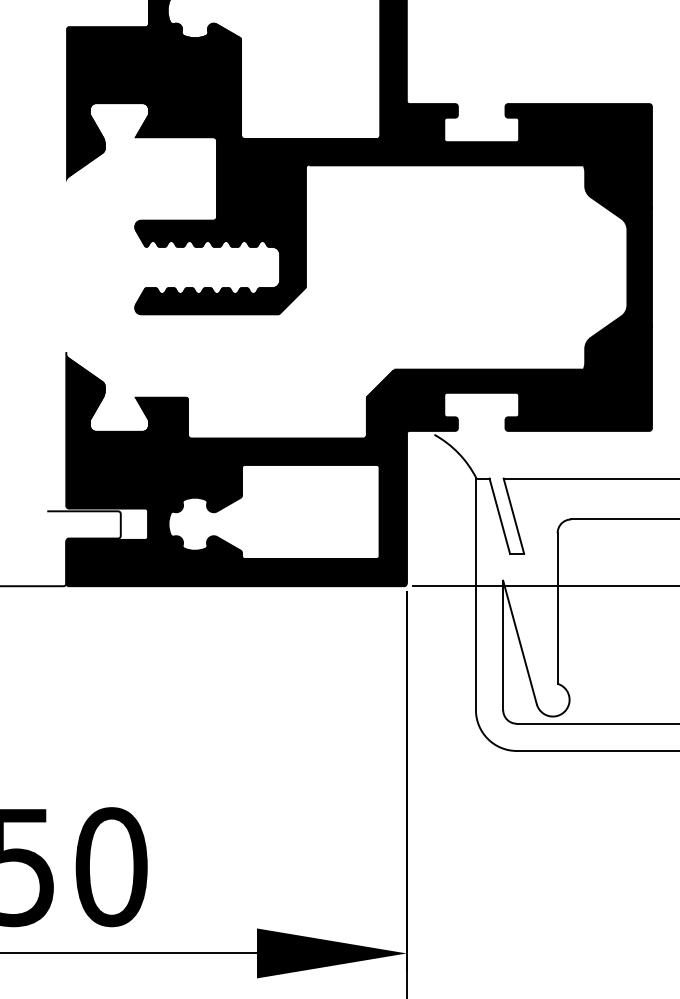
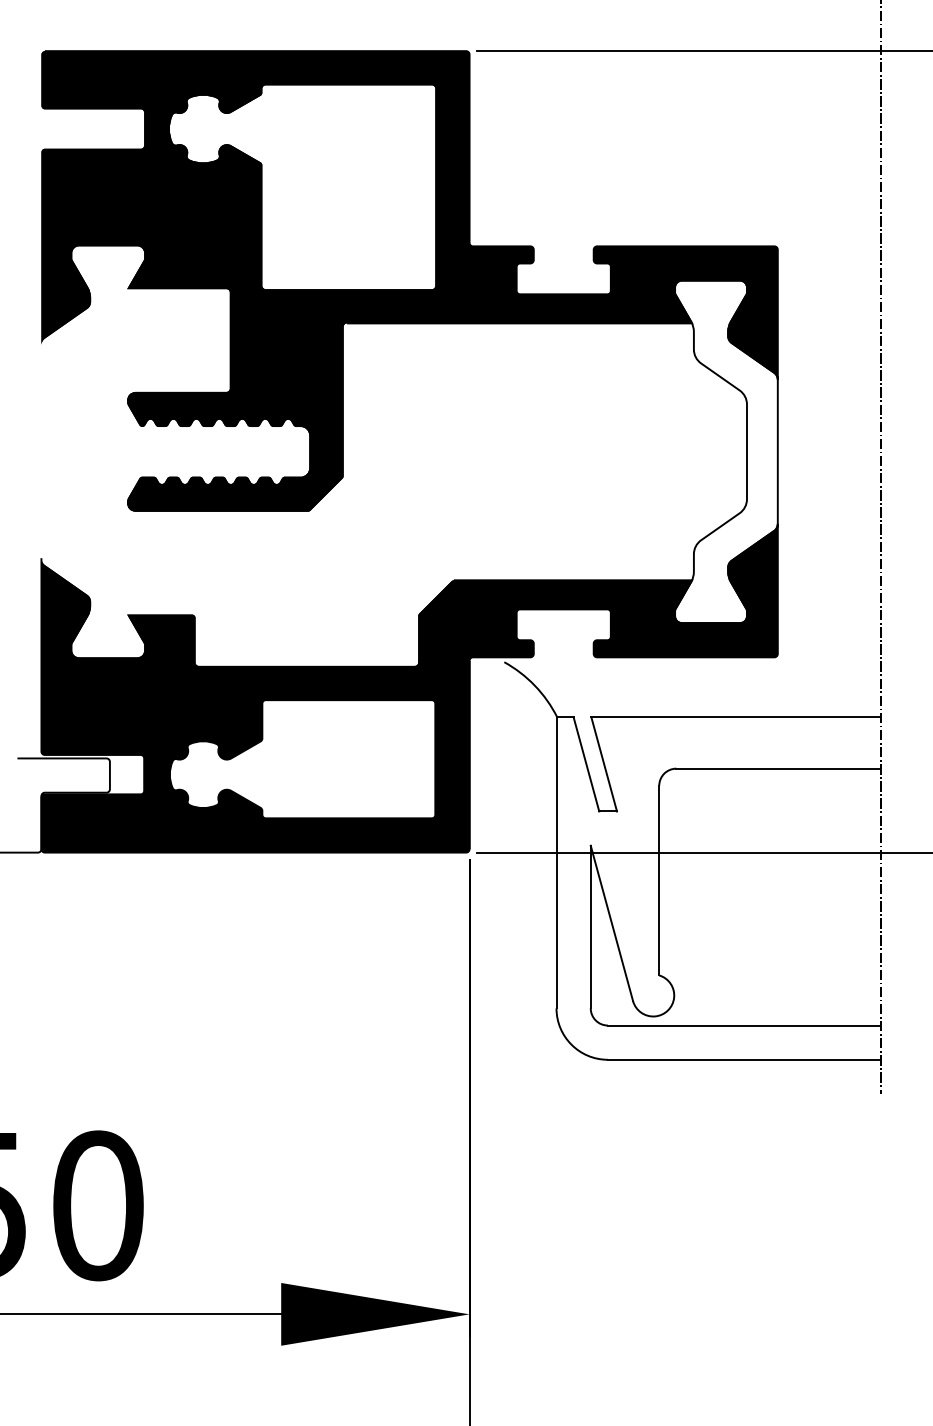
fill: (611, 267) -> (726, 451), removed

